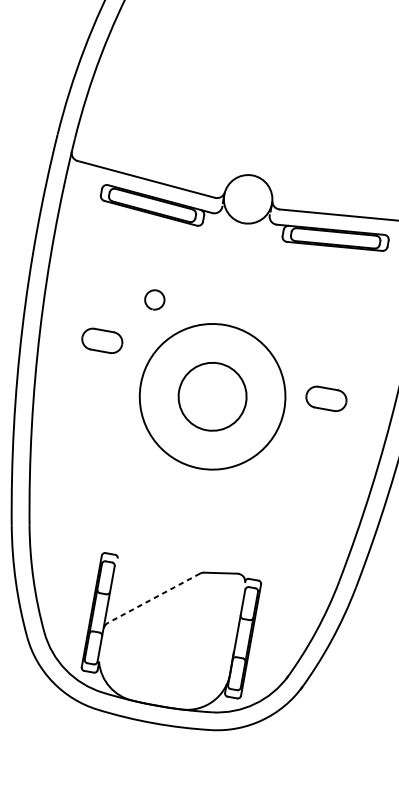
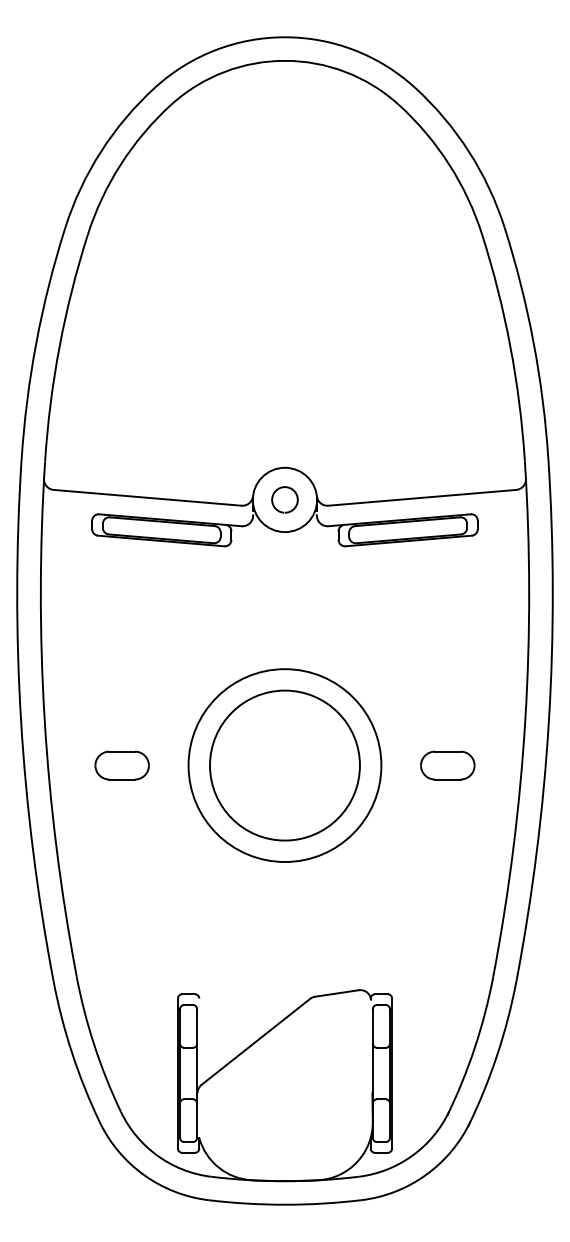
arc: (146, 298) -> (273, 499), moved
part: (101, 340) -> (121, 765), moved
circle: (212, 396) -> (284, 765), size x1.67
part: (326, 398) -> (447, 765), moved
line: (153, 598) -> (255, 1042), dashed -> solid

